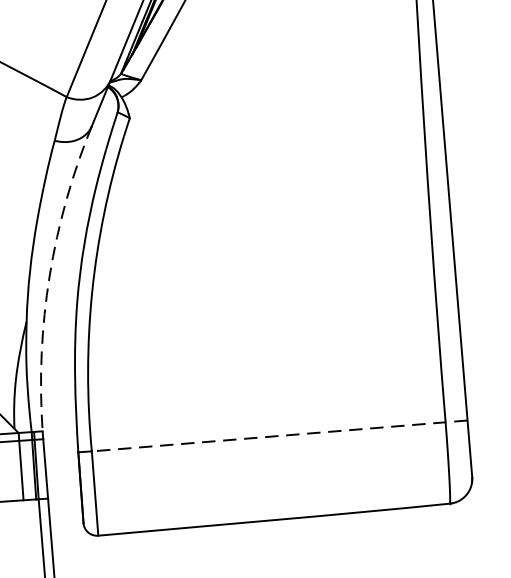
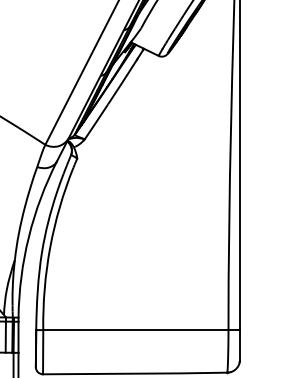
arc: (49, 276) -> (28, 237), dashed -> solid
line: (279, 436) -> (141, 330), dashed -> solid

